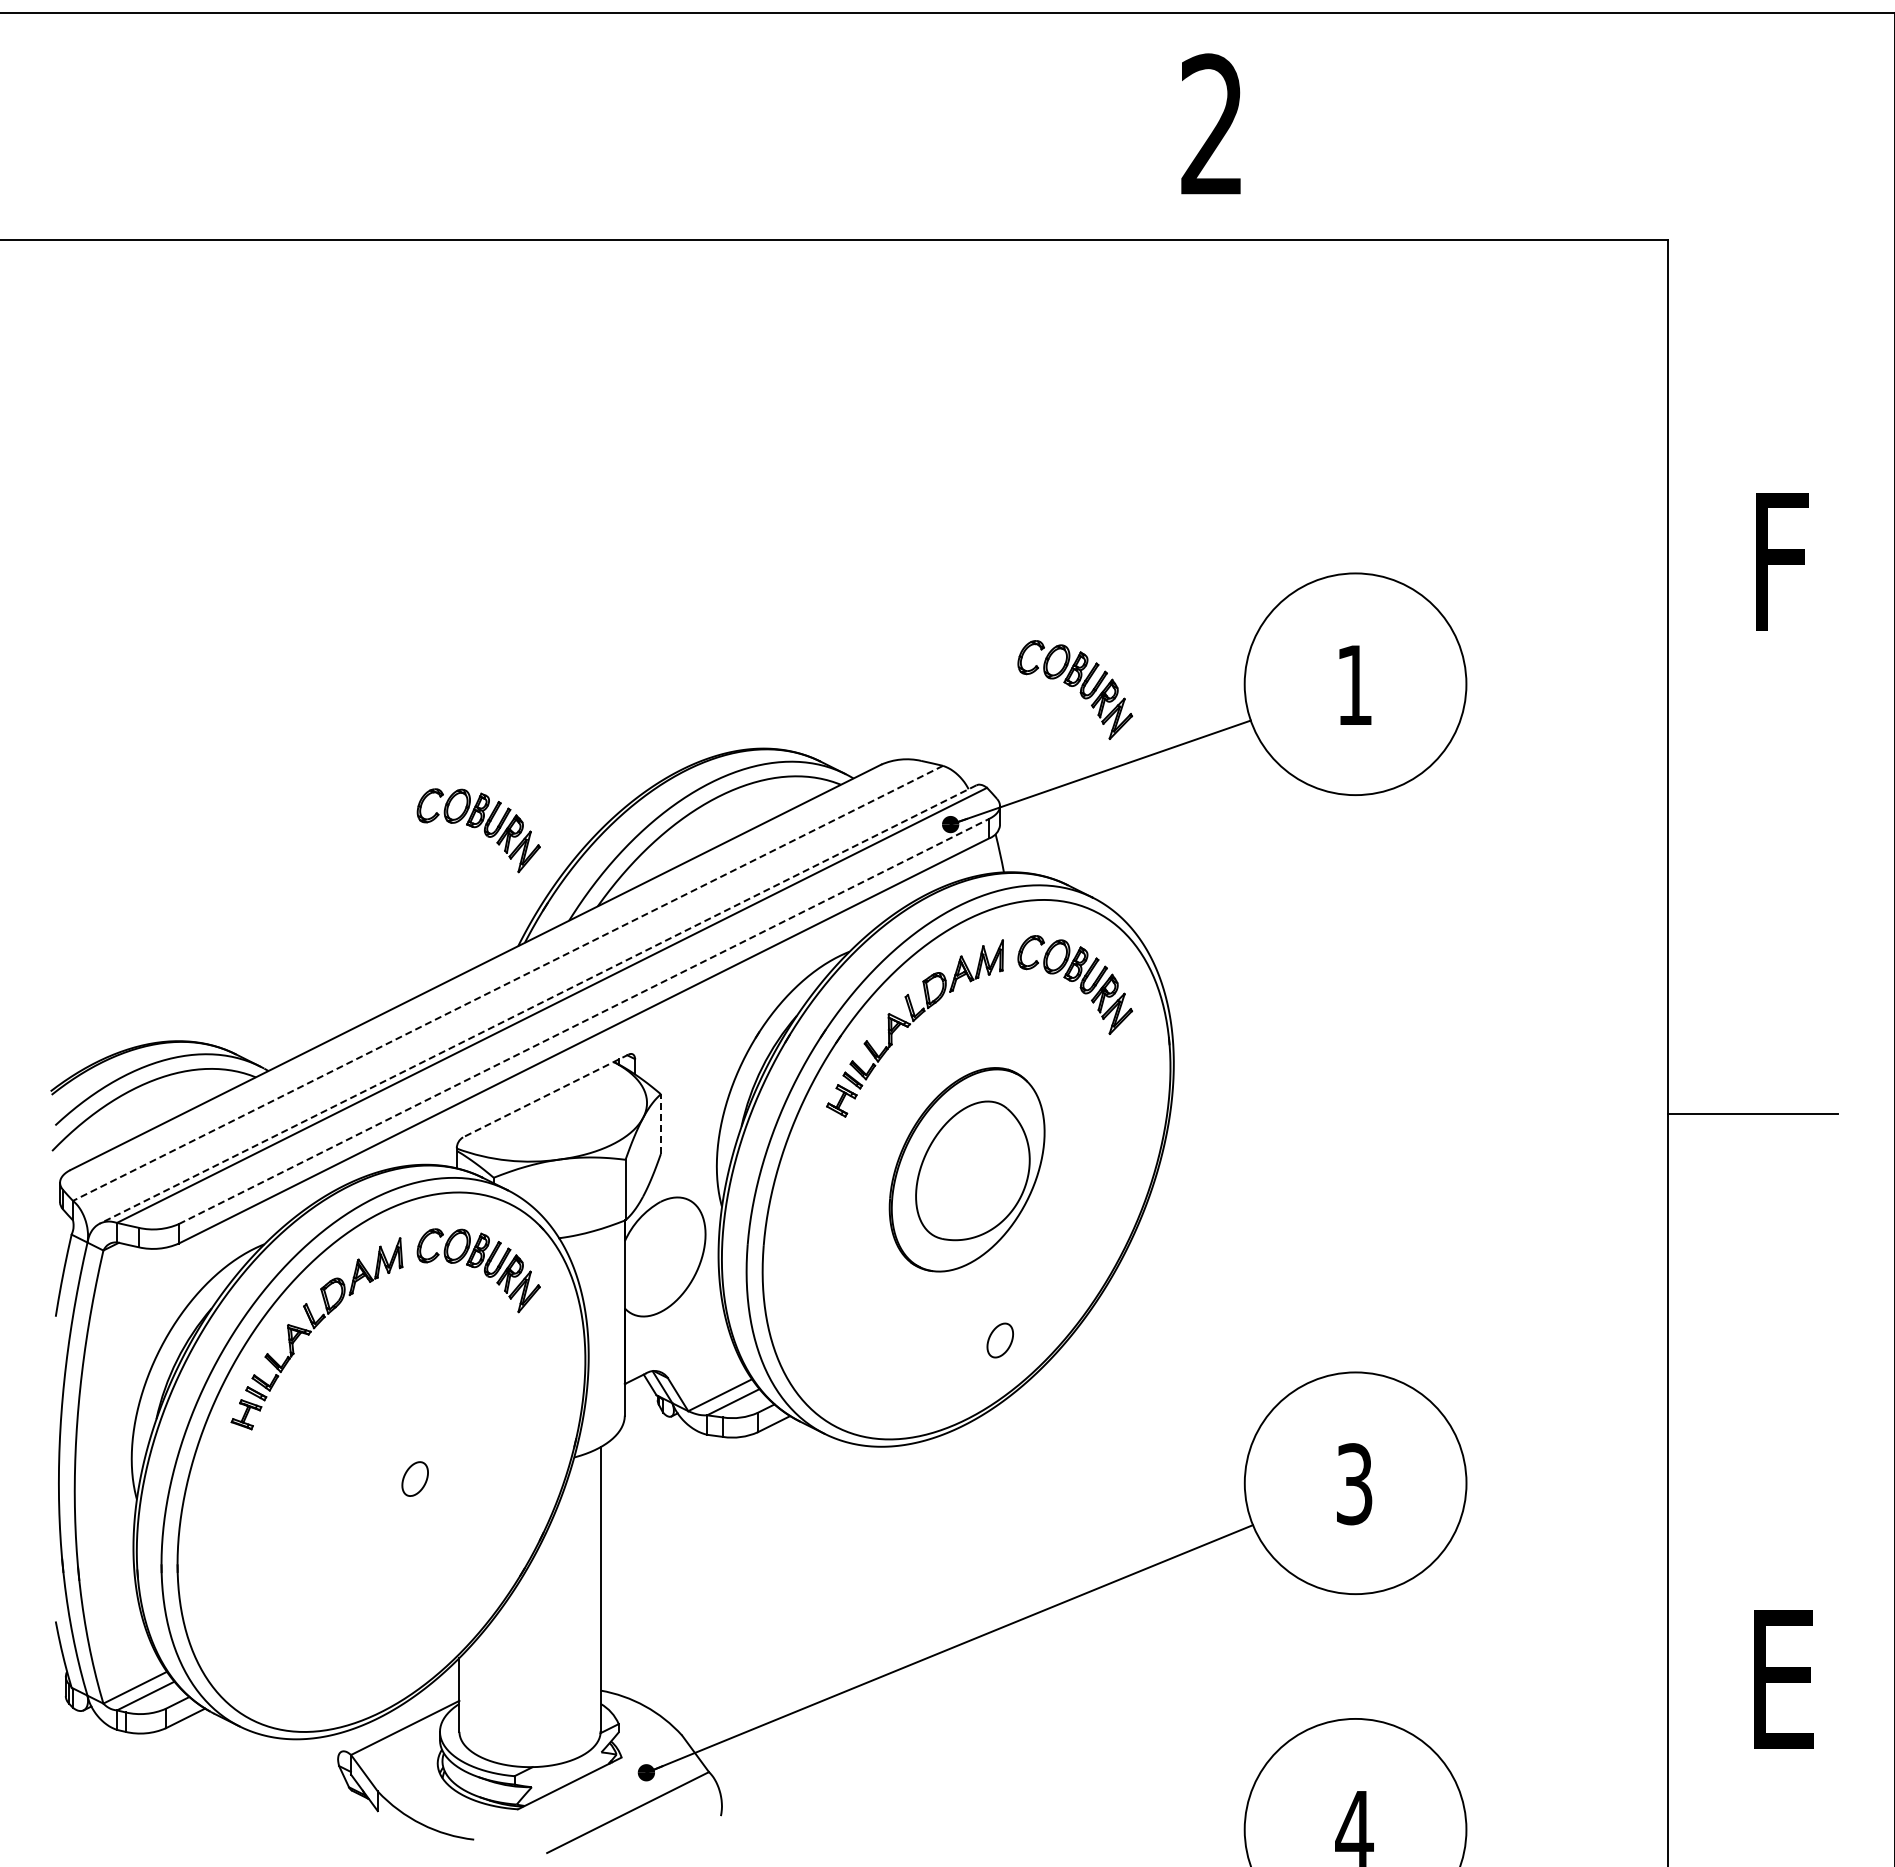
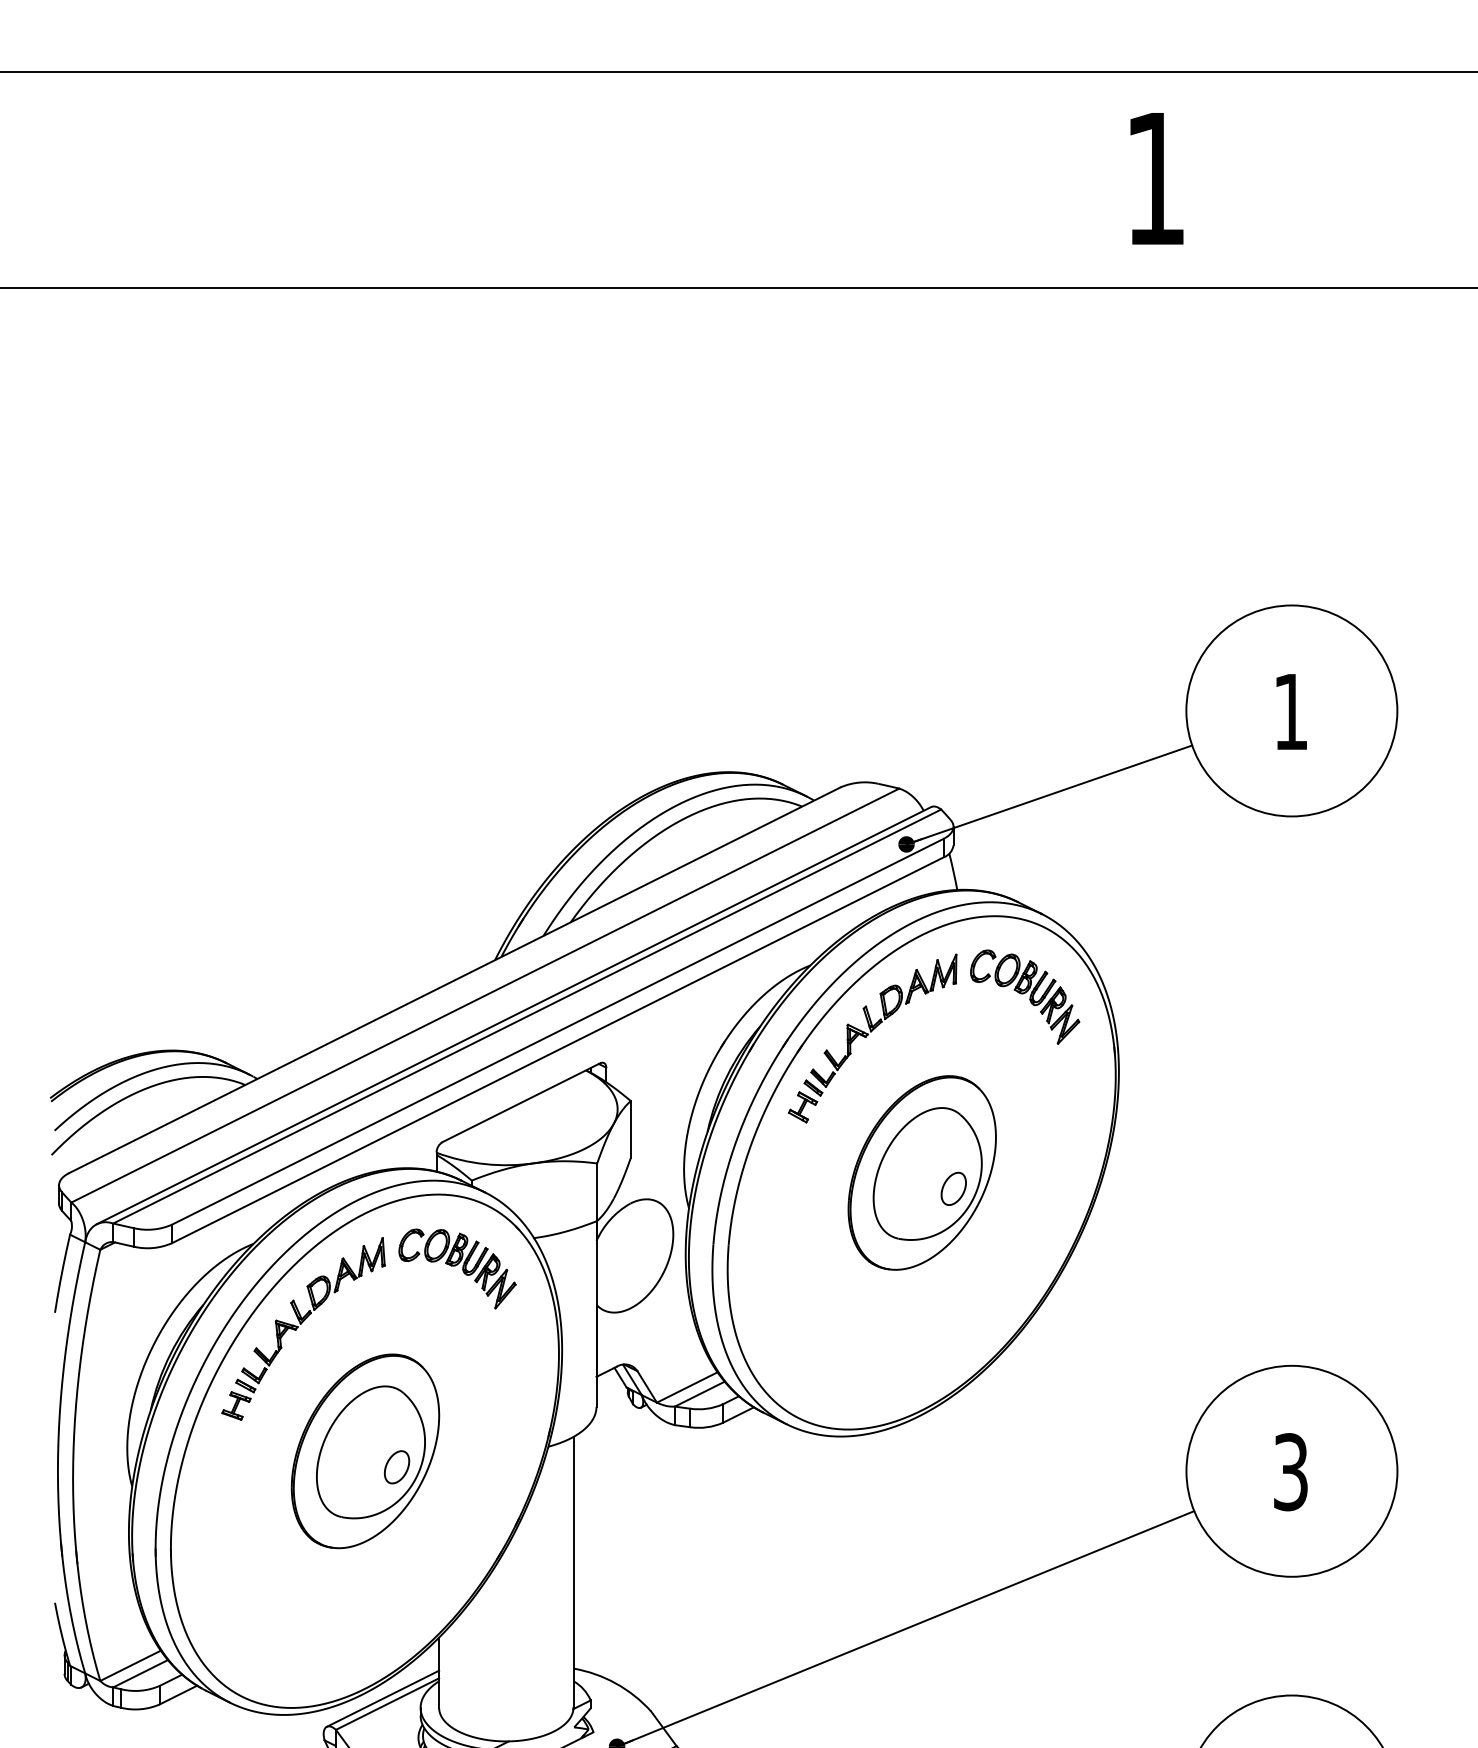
text: (1211, 123) -> (1154, 177), 2 -> 1
part: (1074, 689) -> (1024, 715), removed
part: (478, 830) -> (457, 850), removed
line: (507, 983) -> (484, 995), dashed -> solid
line: (537, 1004) -> (513, 1015), dashed -> solid
line: (584, 1021) -> (558, 1031), dashed -> solid
line: (545, 1095) -> (521, 1102), dashed -> solid
line: (660, 1124) -> (630, 1129), dashed -> solid
part: (999, 1340) -> (953, 1188), moved
part: (381, 1461) -> (364, 1450), added
line: (400, 1721) -> (383, 1697), added

